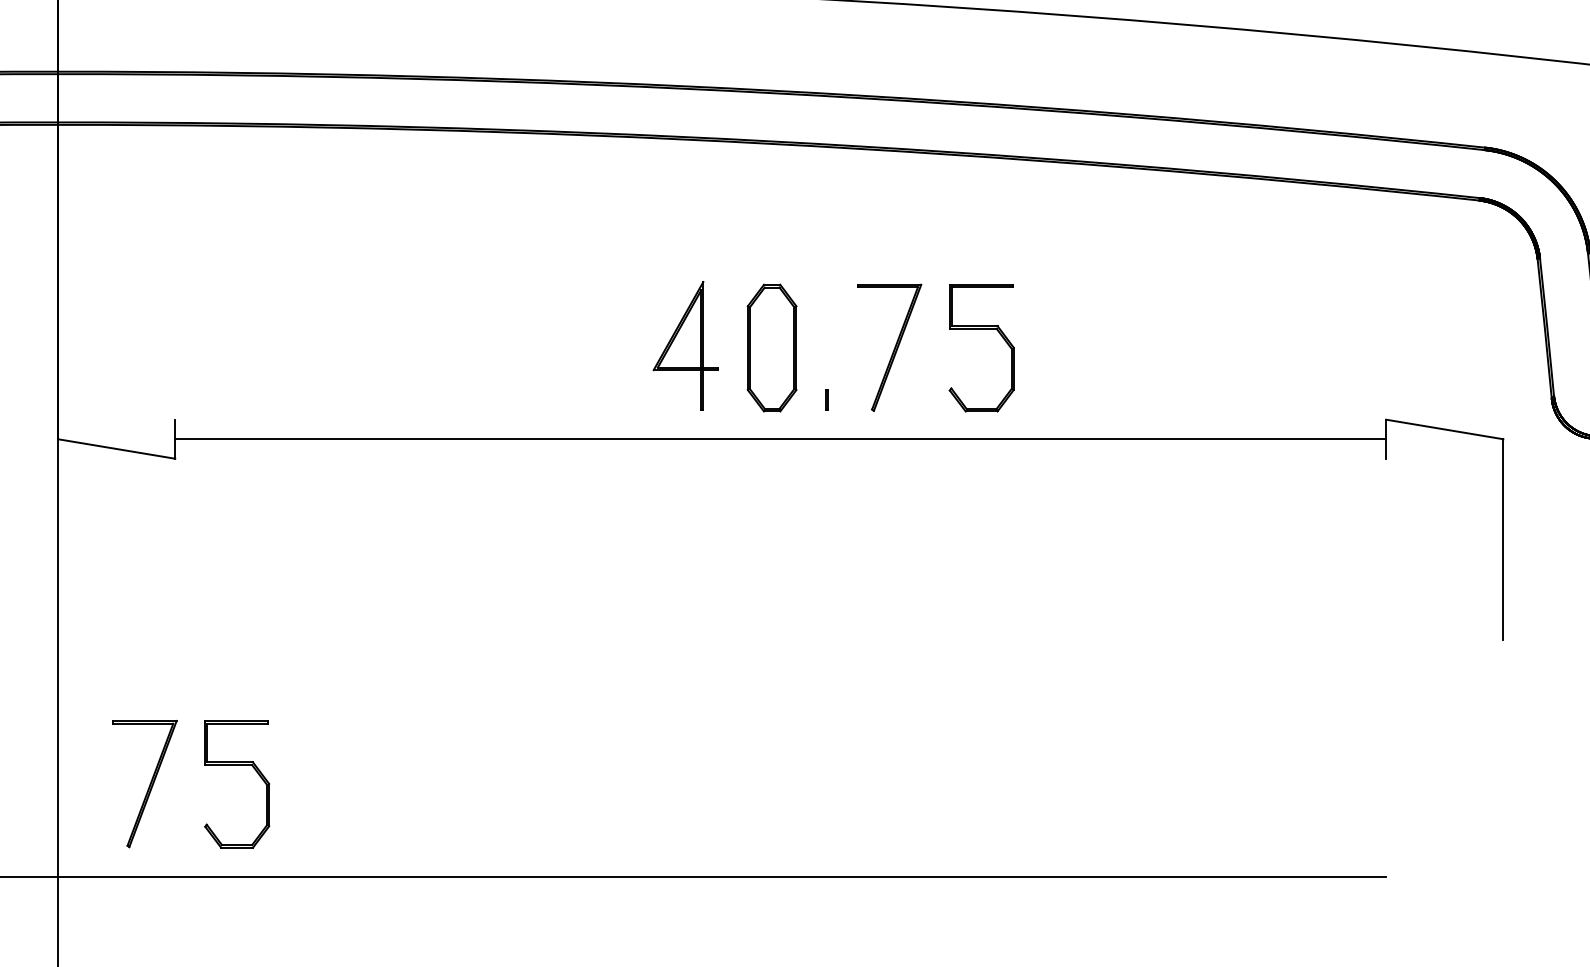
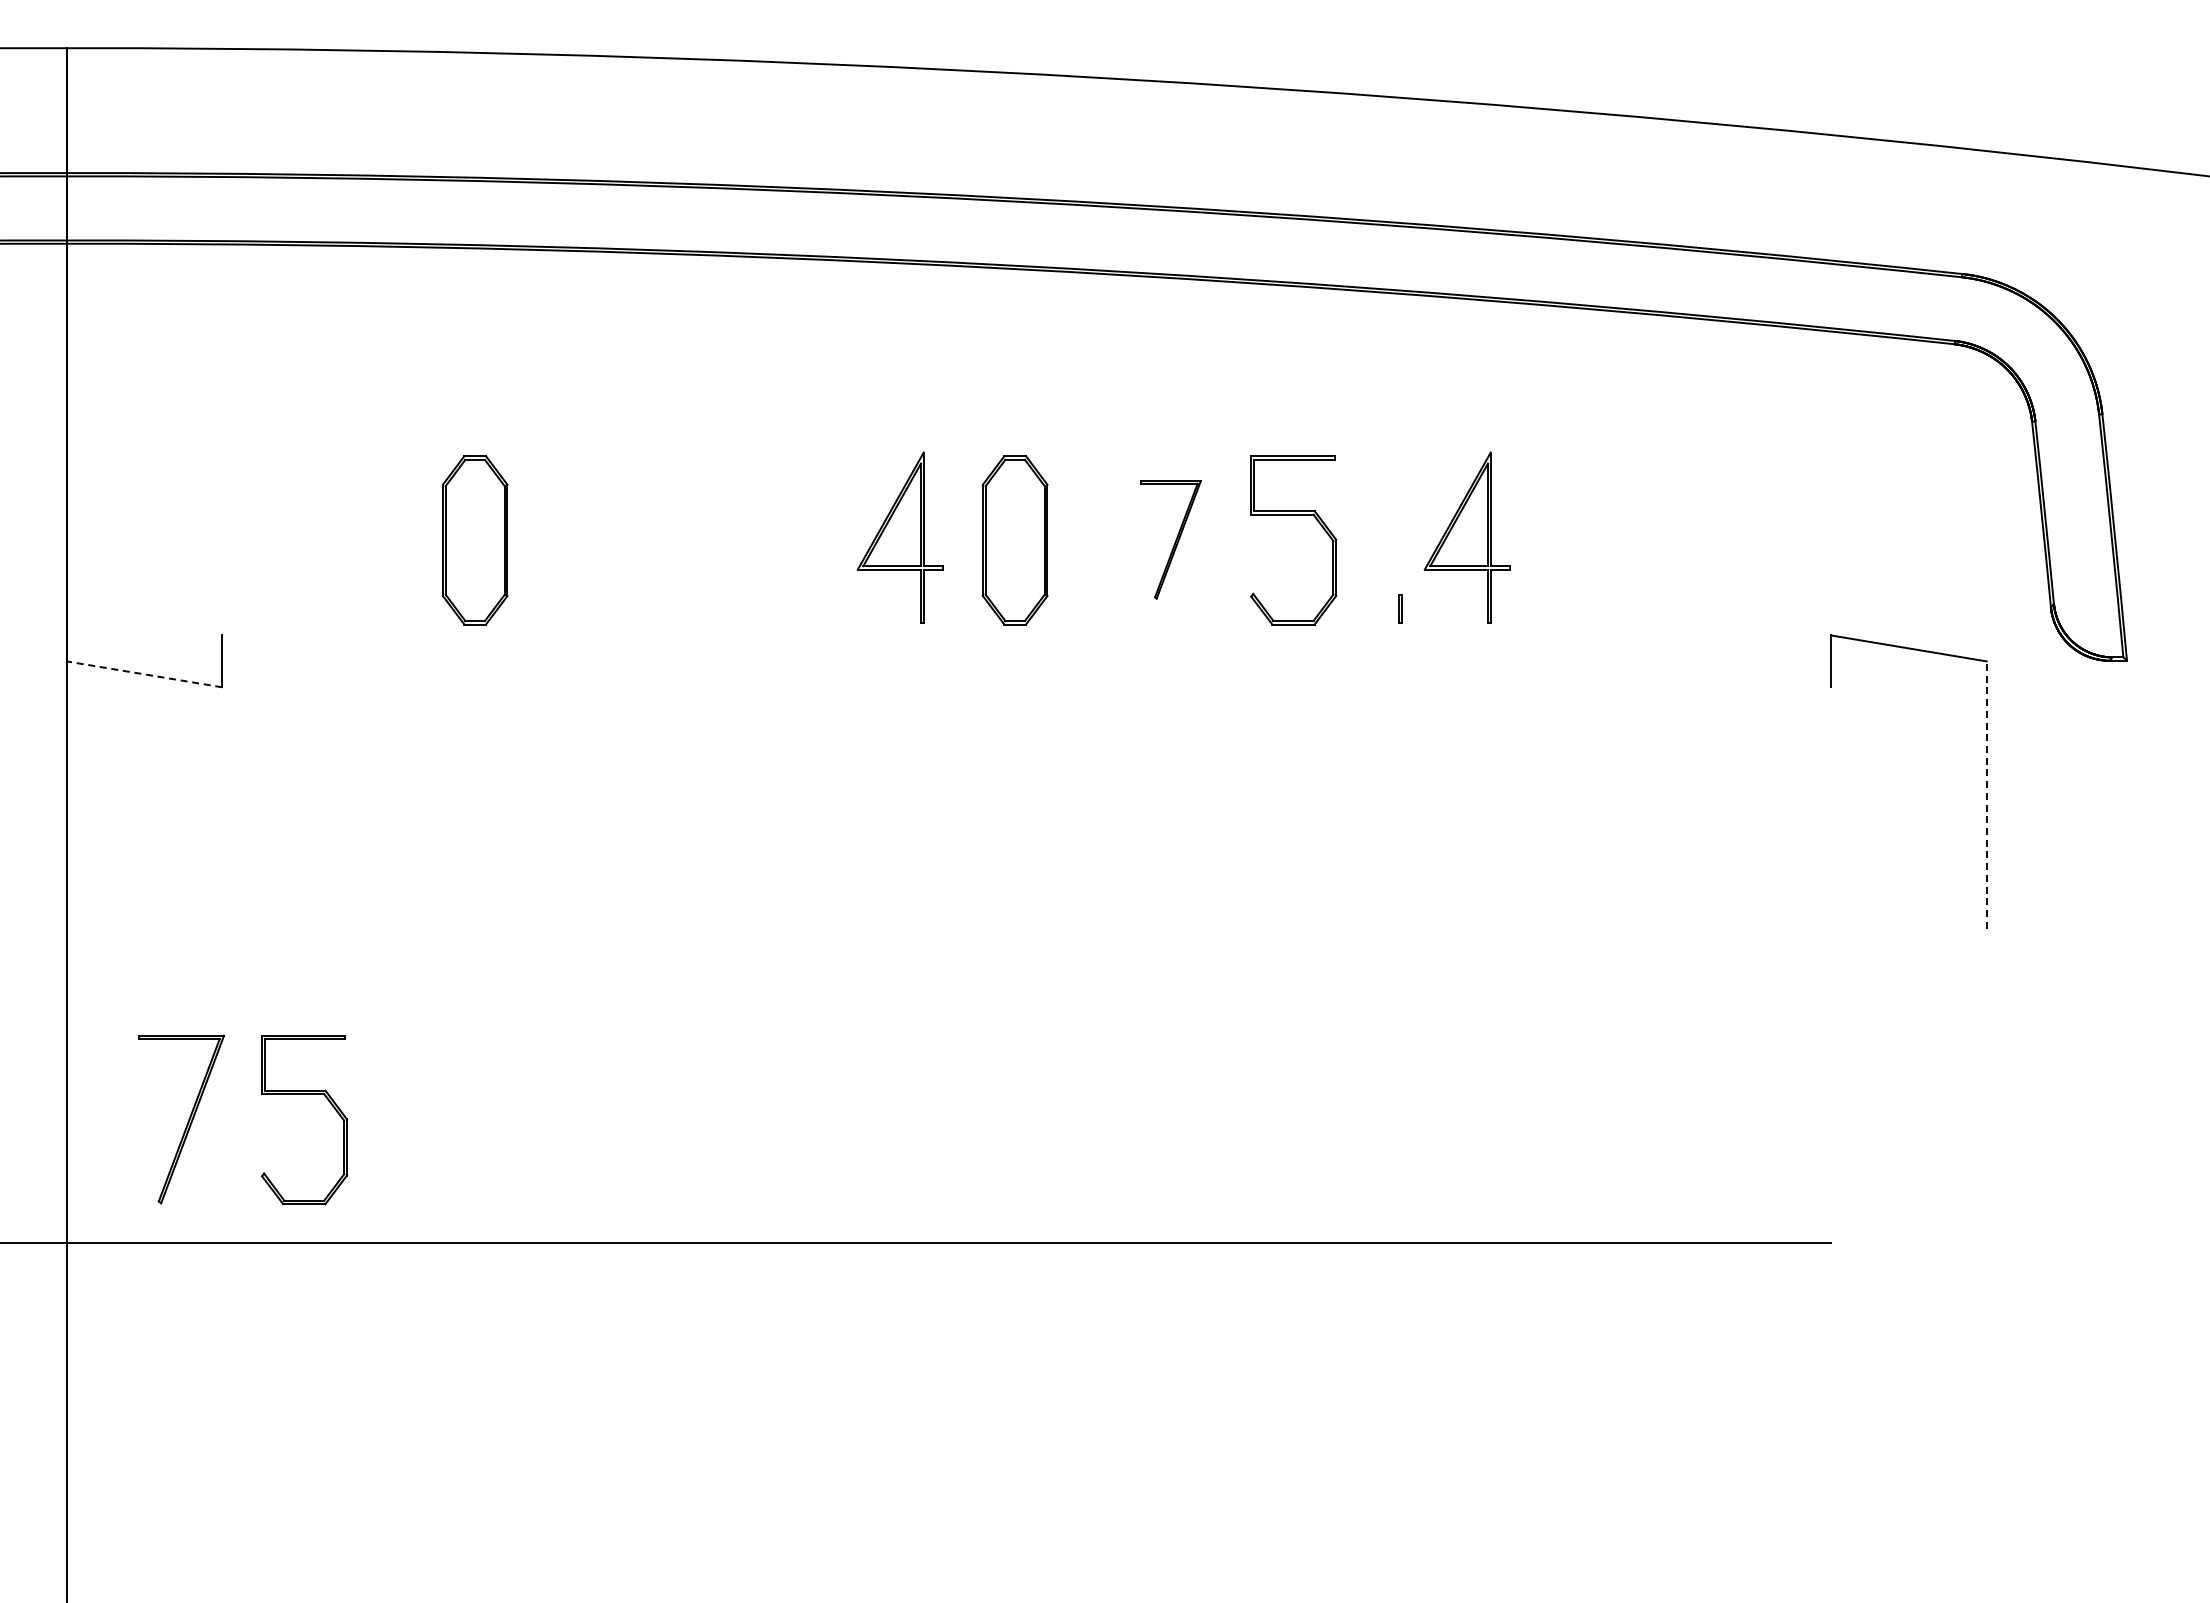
part: (1111, 345) -> (1466, 537), added
part: (889, 347) -> (1171, 539), size x0.7
part: (365, 348) -> (474, 540), added
line: (825, 399) -> (1399, 608), moved
line: (780, 439) -> (1026, 661), removed
line: (116, 449) -> (144, 674), solid -> dashed
line: (1503, 540) -> (1986, 795), solid -> dashed

